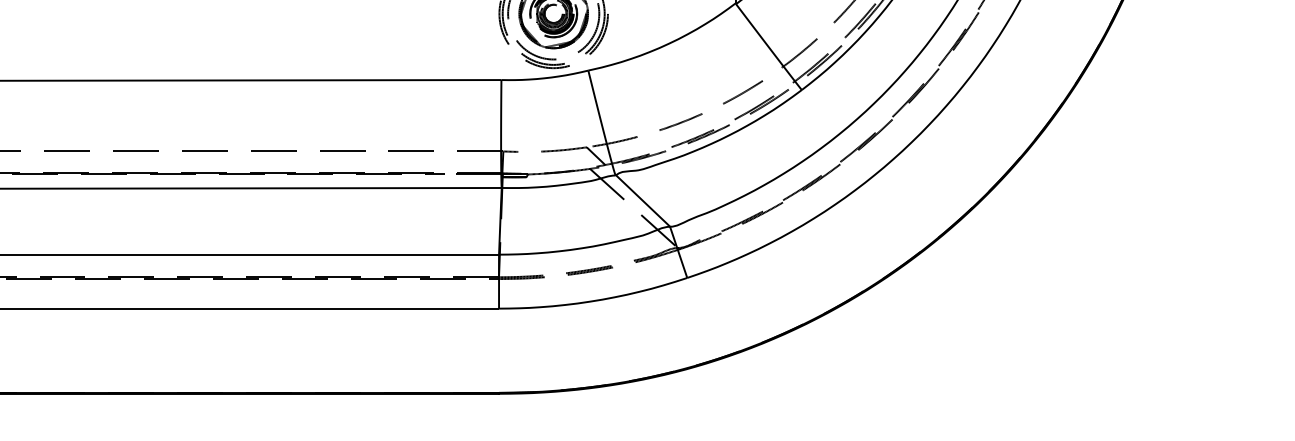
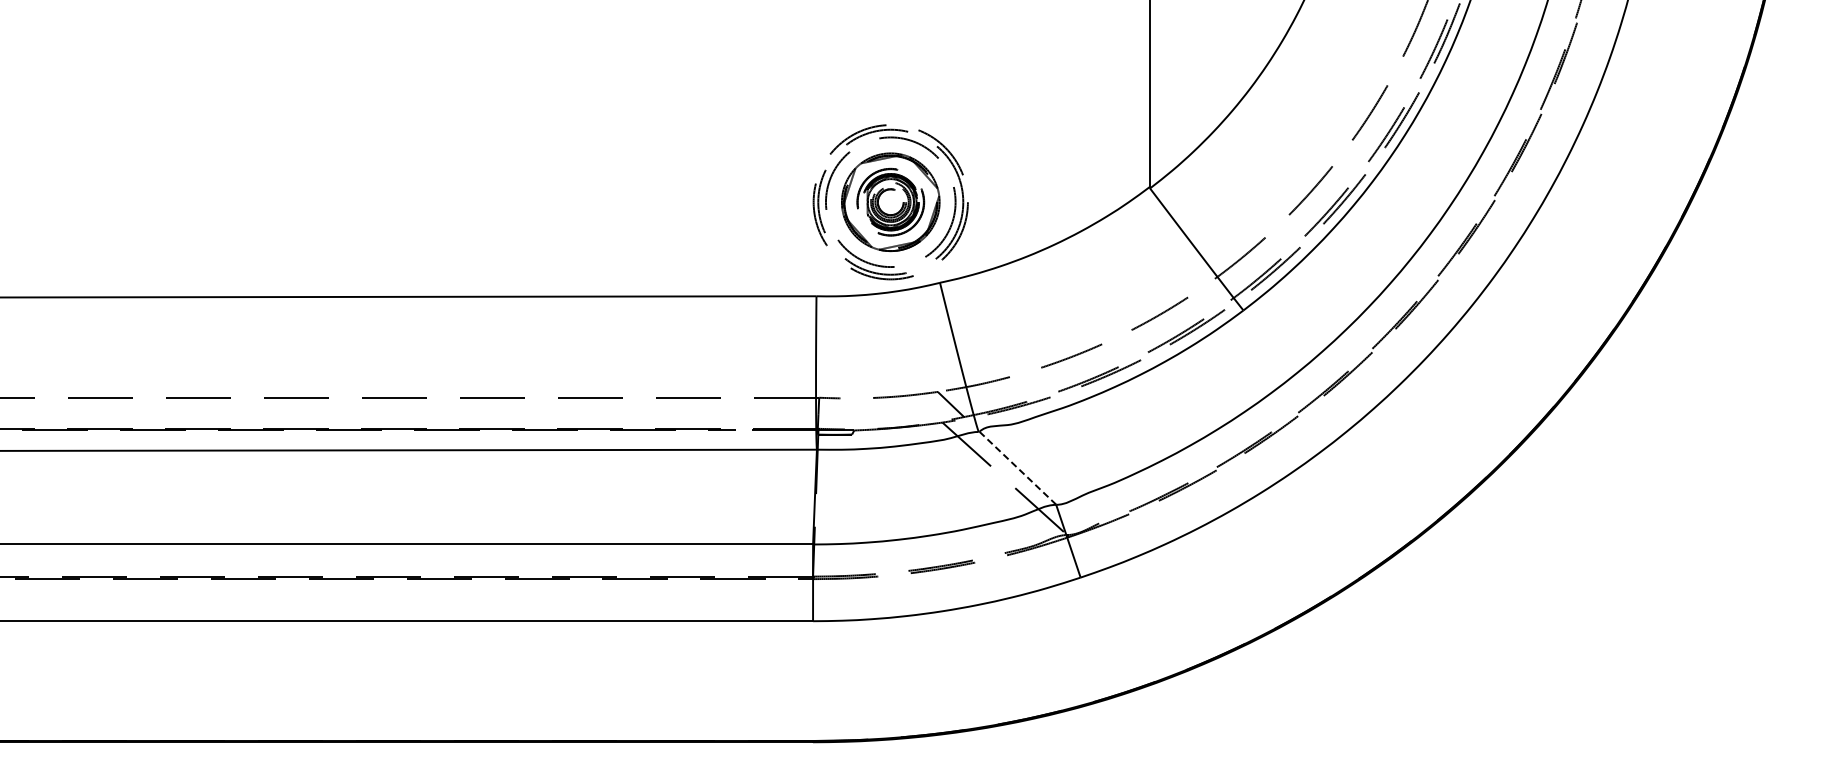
line: (643, 201) -> (1018, 468), solid -> dashed

